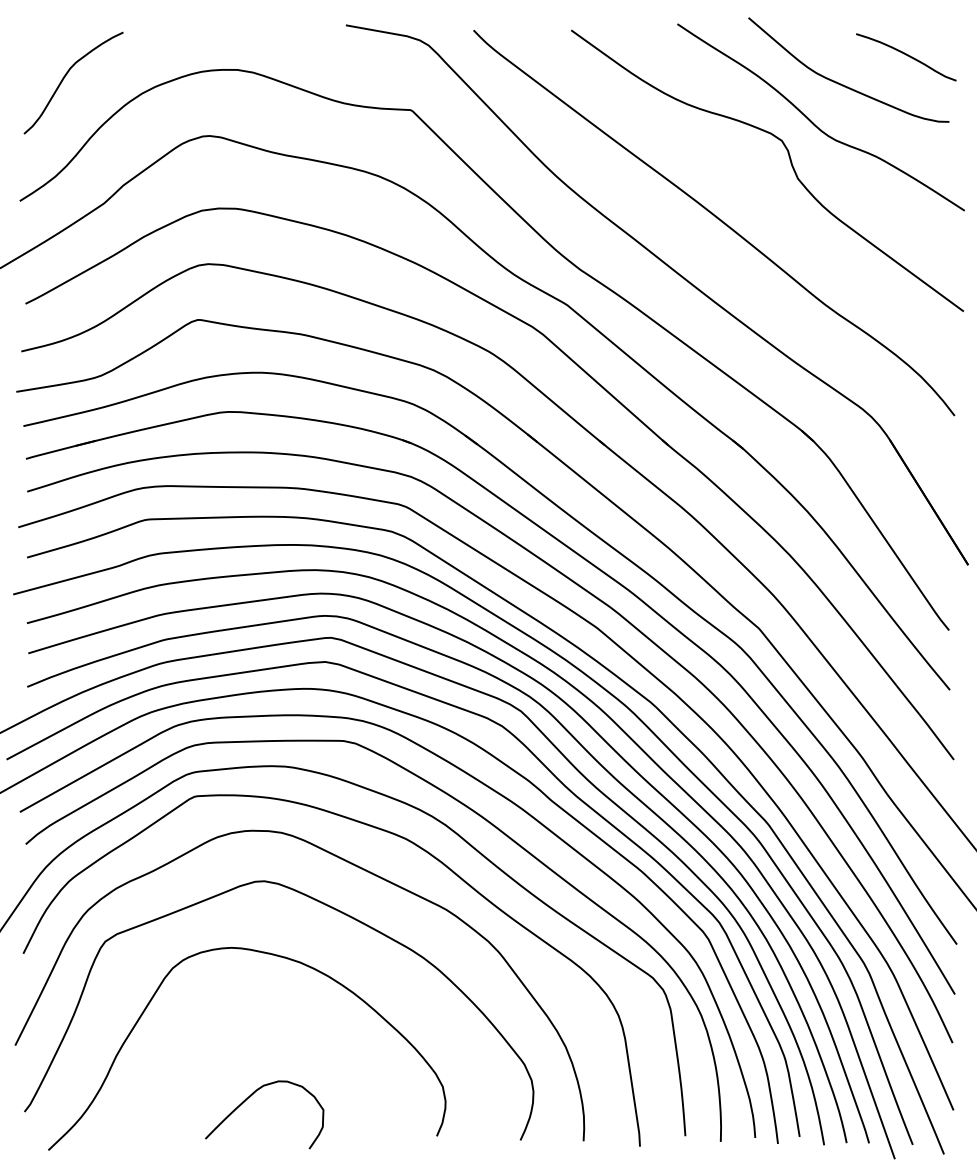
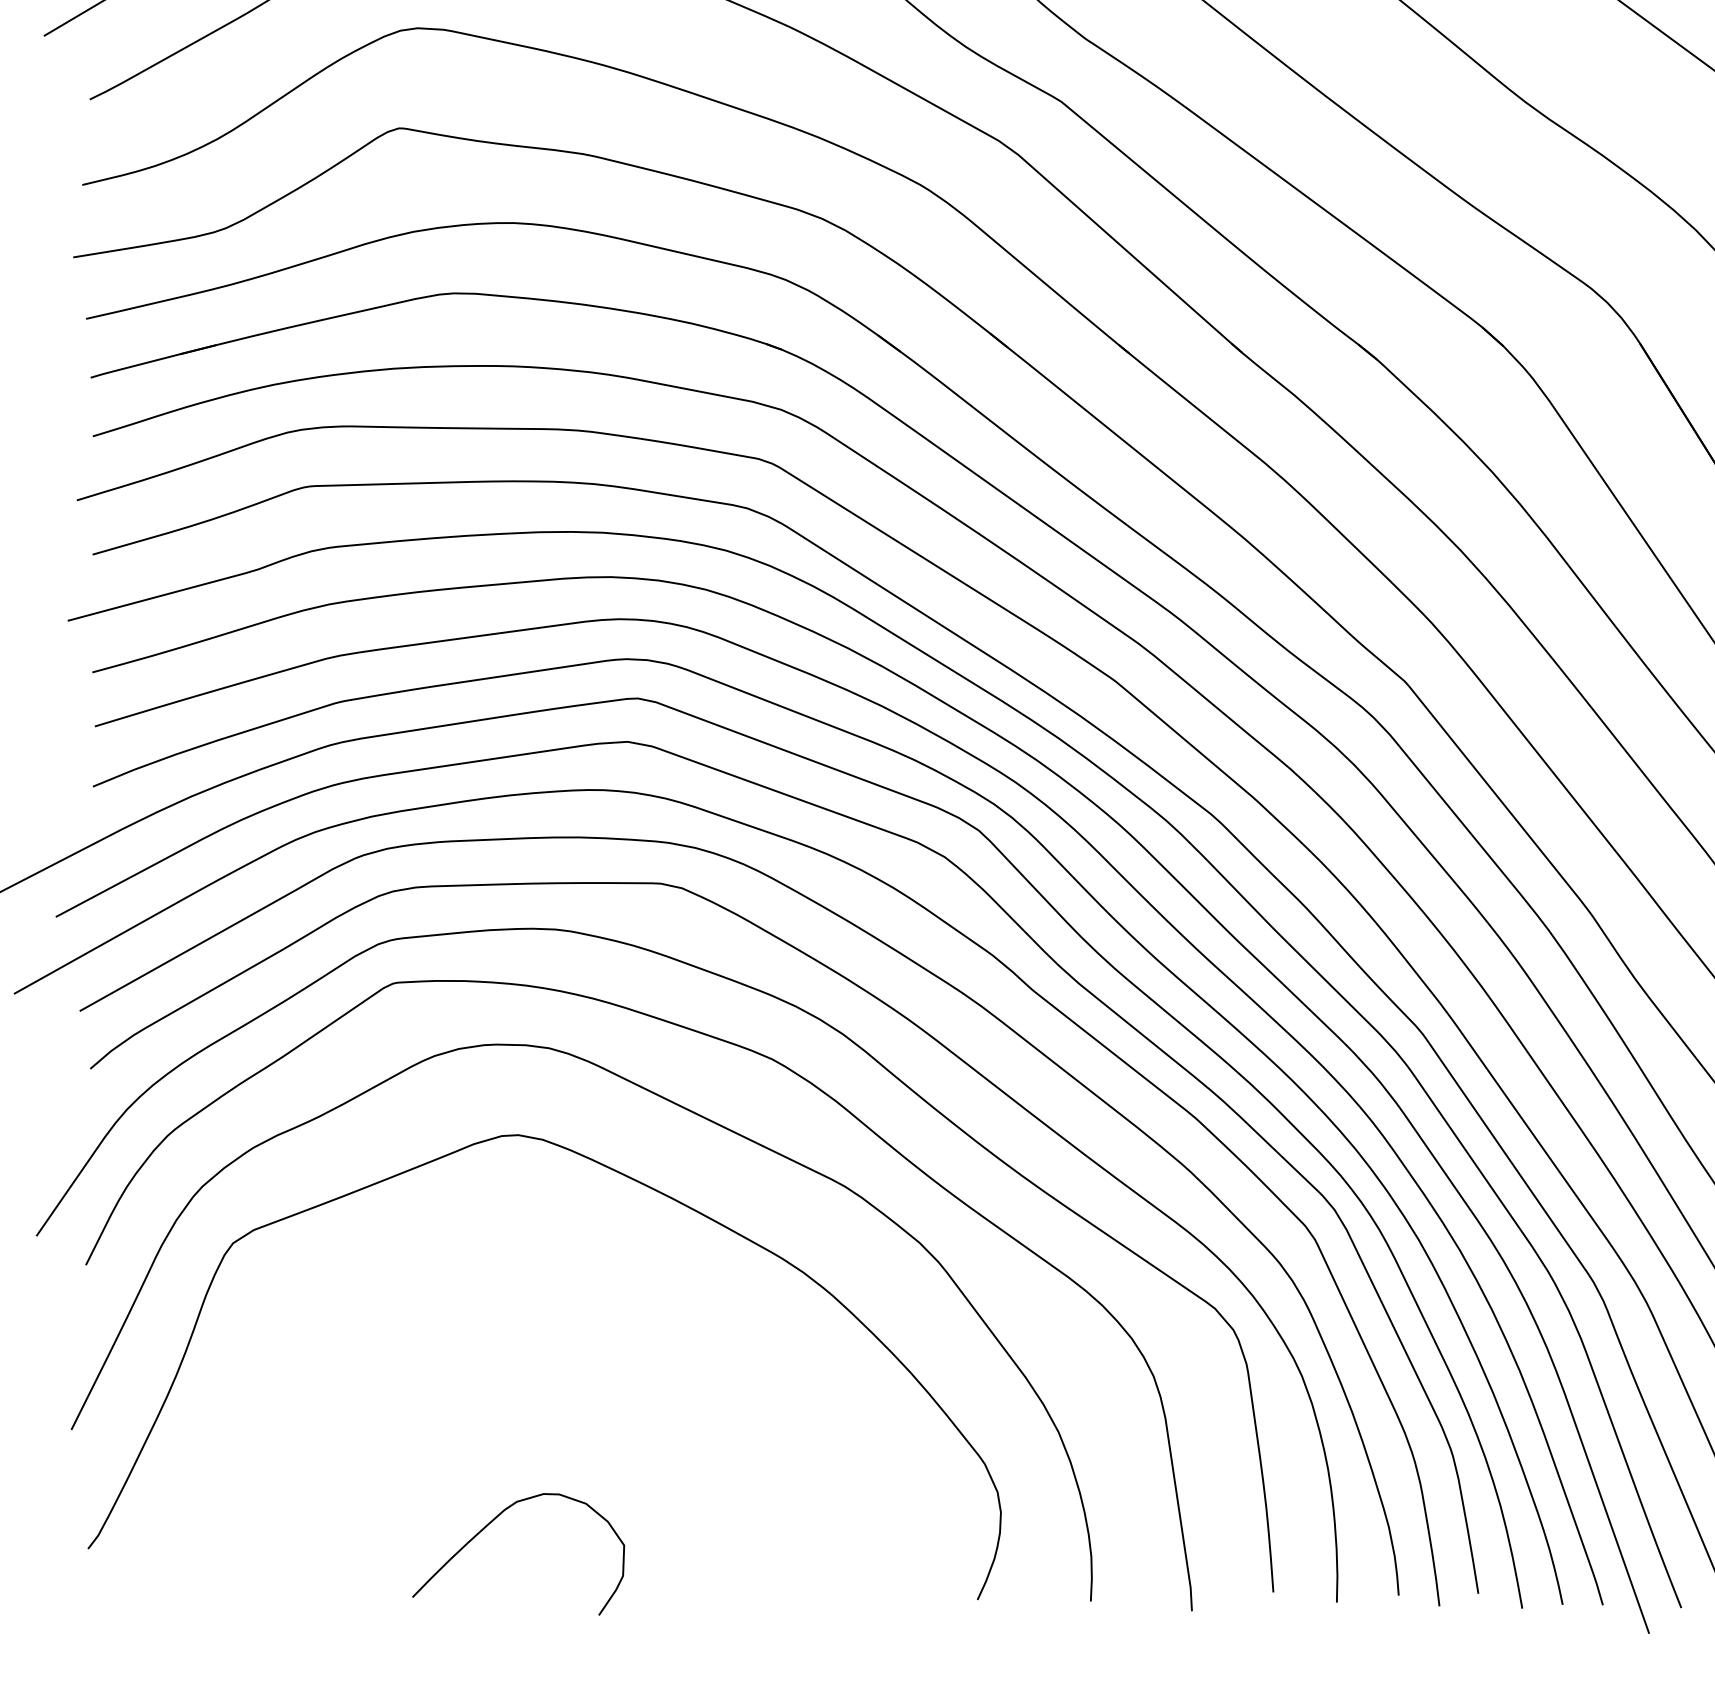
curve: (267, 954) -> (523, 1266), removed

